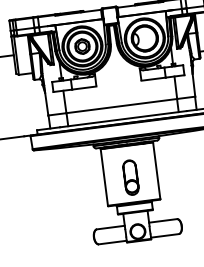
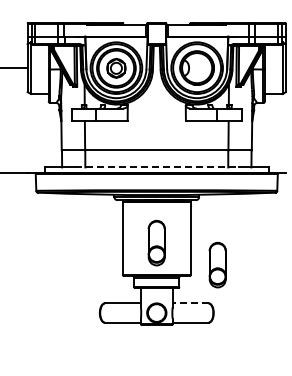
line: (124, 119) -> (157, 167), solid -> dashed
part: (180, 188) -> (217, 264), added
line: (163, 221) -> (190, 303), solid -> dashed

